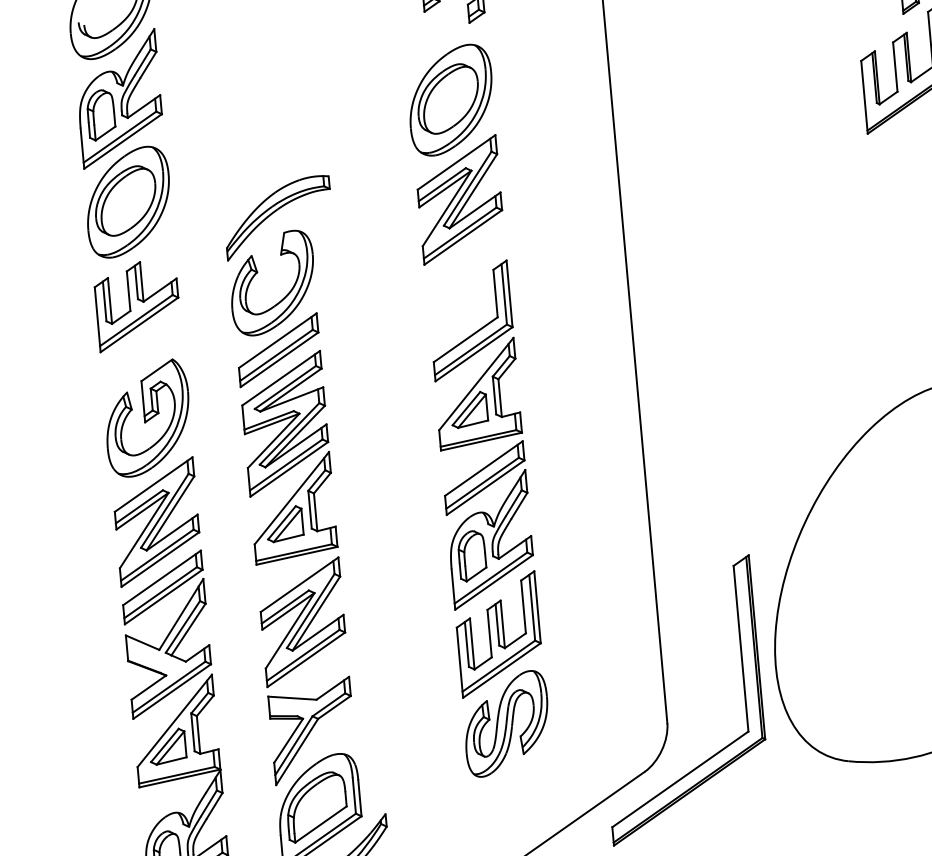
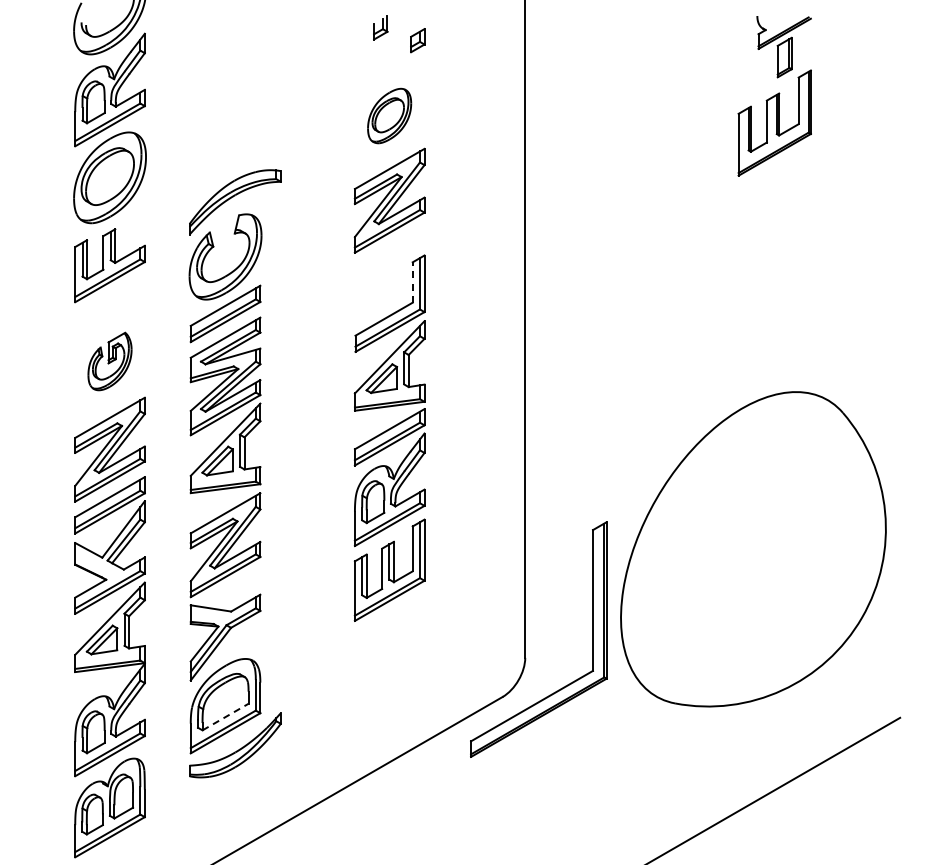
part: (450, 99) -> (389, 115), size x0.6
line: (495, 293) -> (412, 282), solid -> dashed
part: (147, 418) -> (109, 361), size x0.6
part: (506, 723) -> (389, 645), removed
line: (320, 824) -> (225, 717), solid -> dashed

